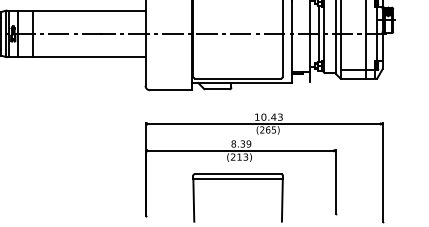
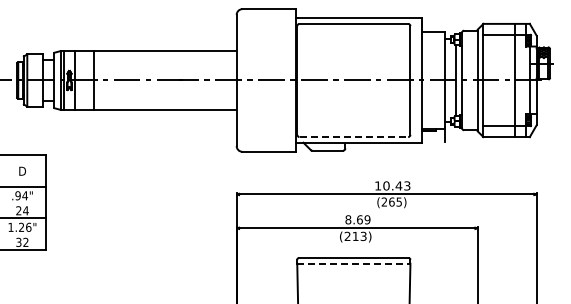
line: (238, 78) -> (354, 137), solid -> dashed
text: (242, 143) -> (359, 219), 8.39 -> 8.69
line: (237, 178) -> (353, 263), solid -> dashed

